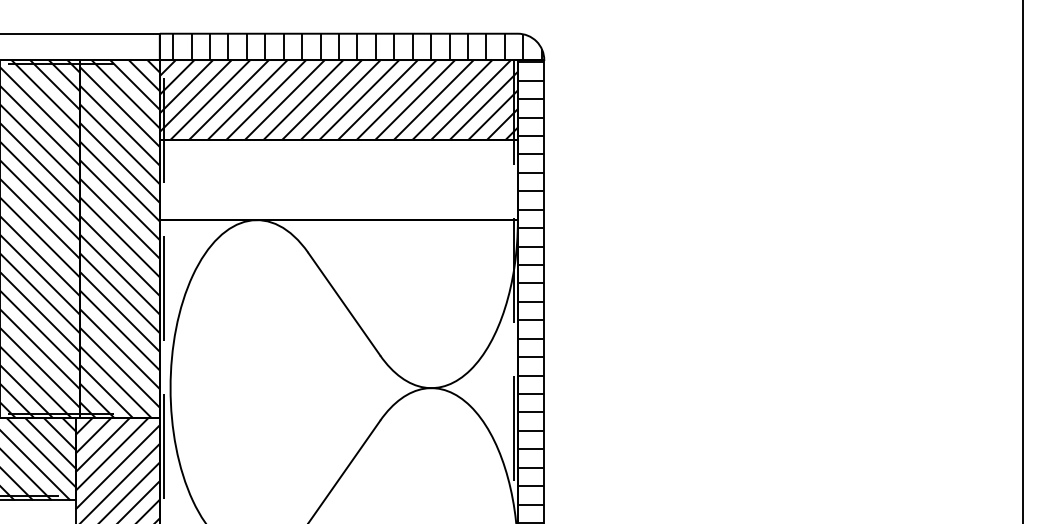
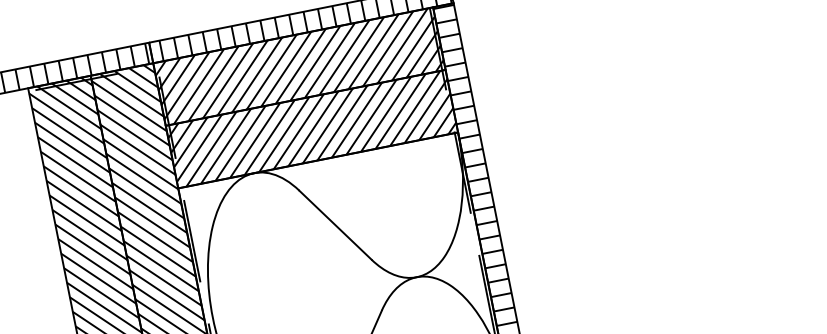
hatch: (80, 46) -> (89, 65), added
hatch: (338, 180) -> (311, 129), added

